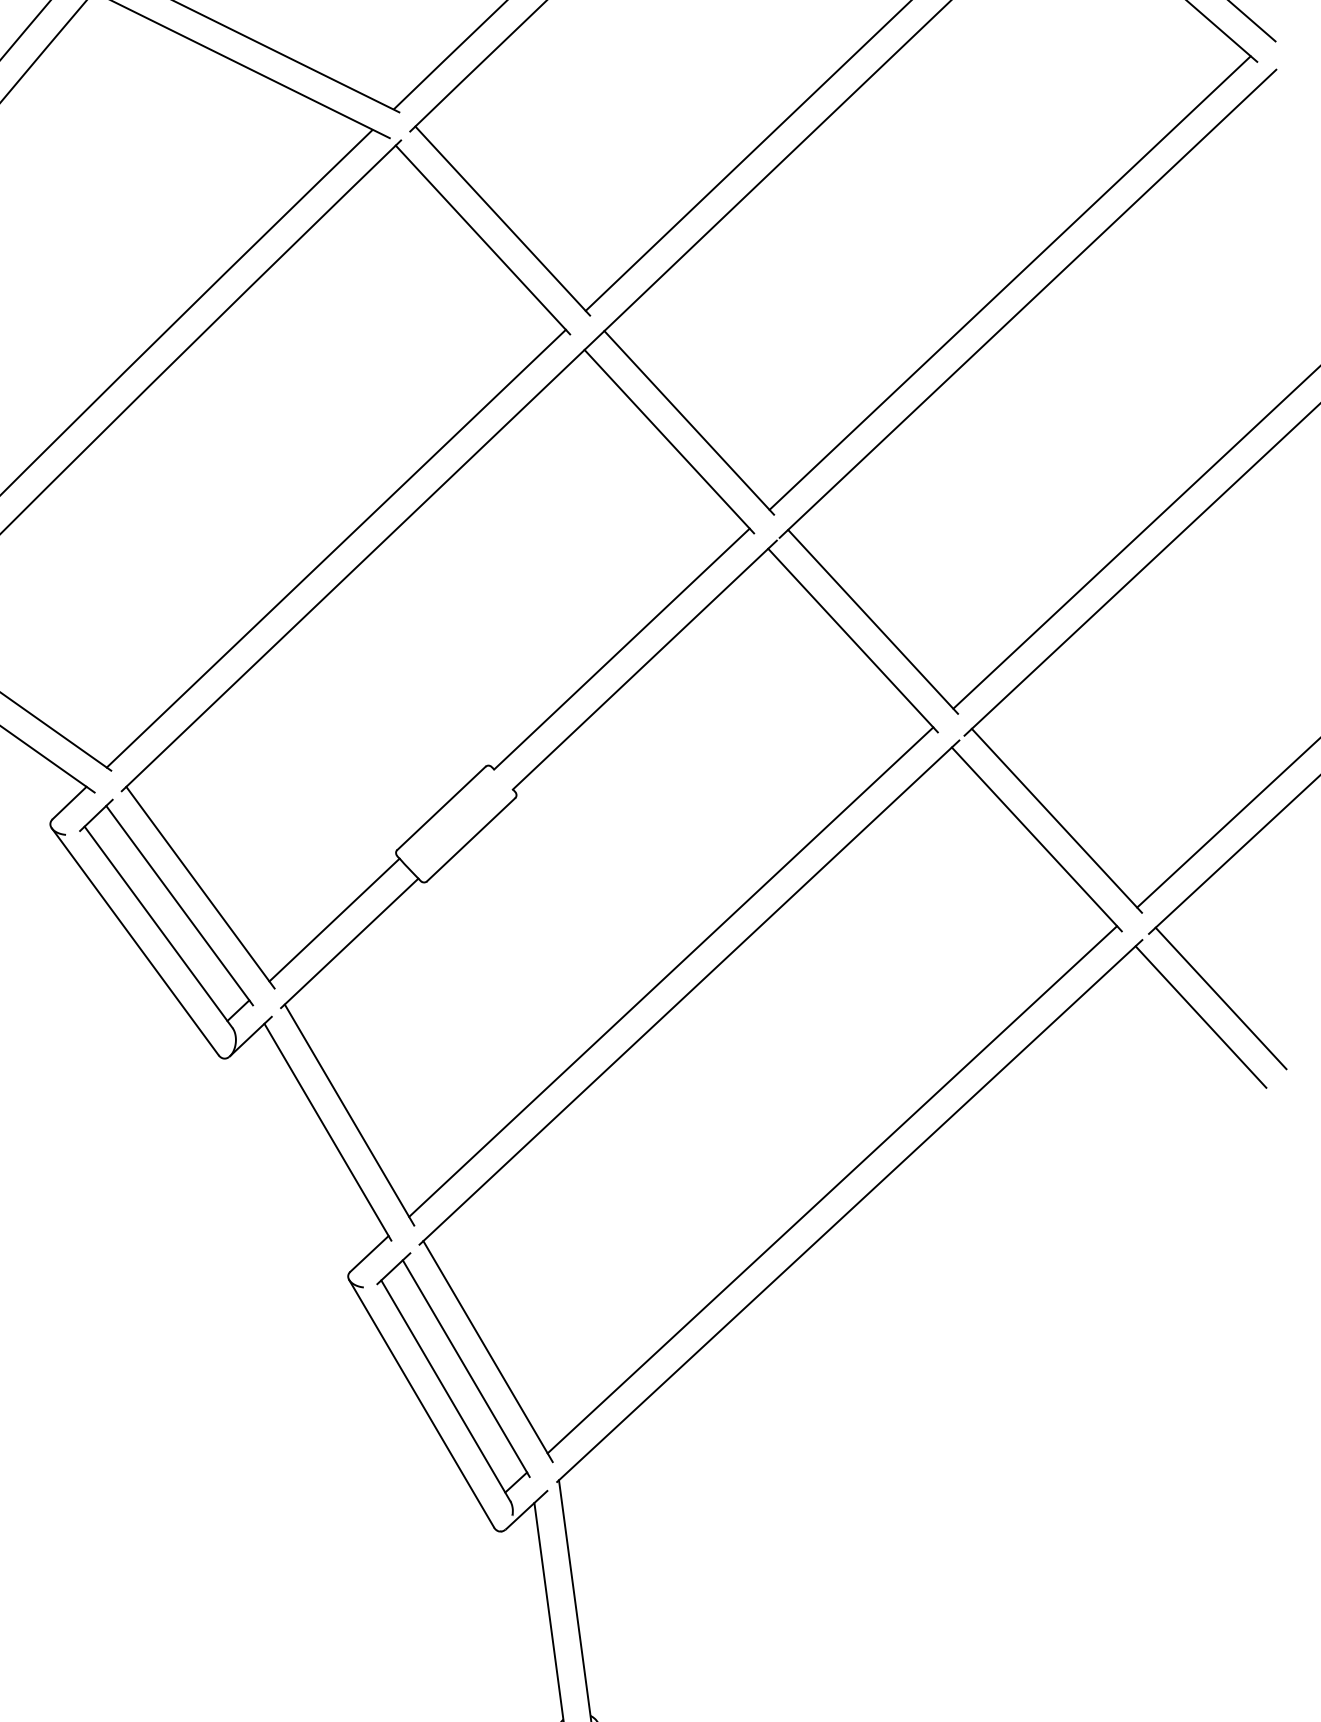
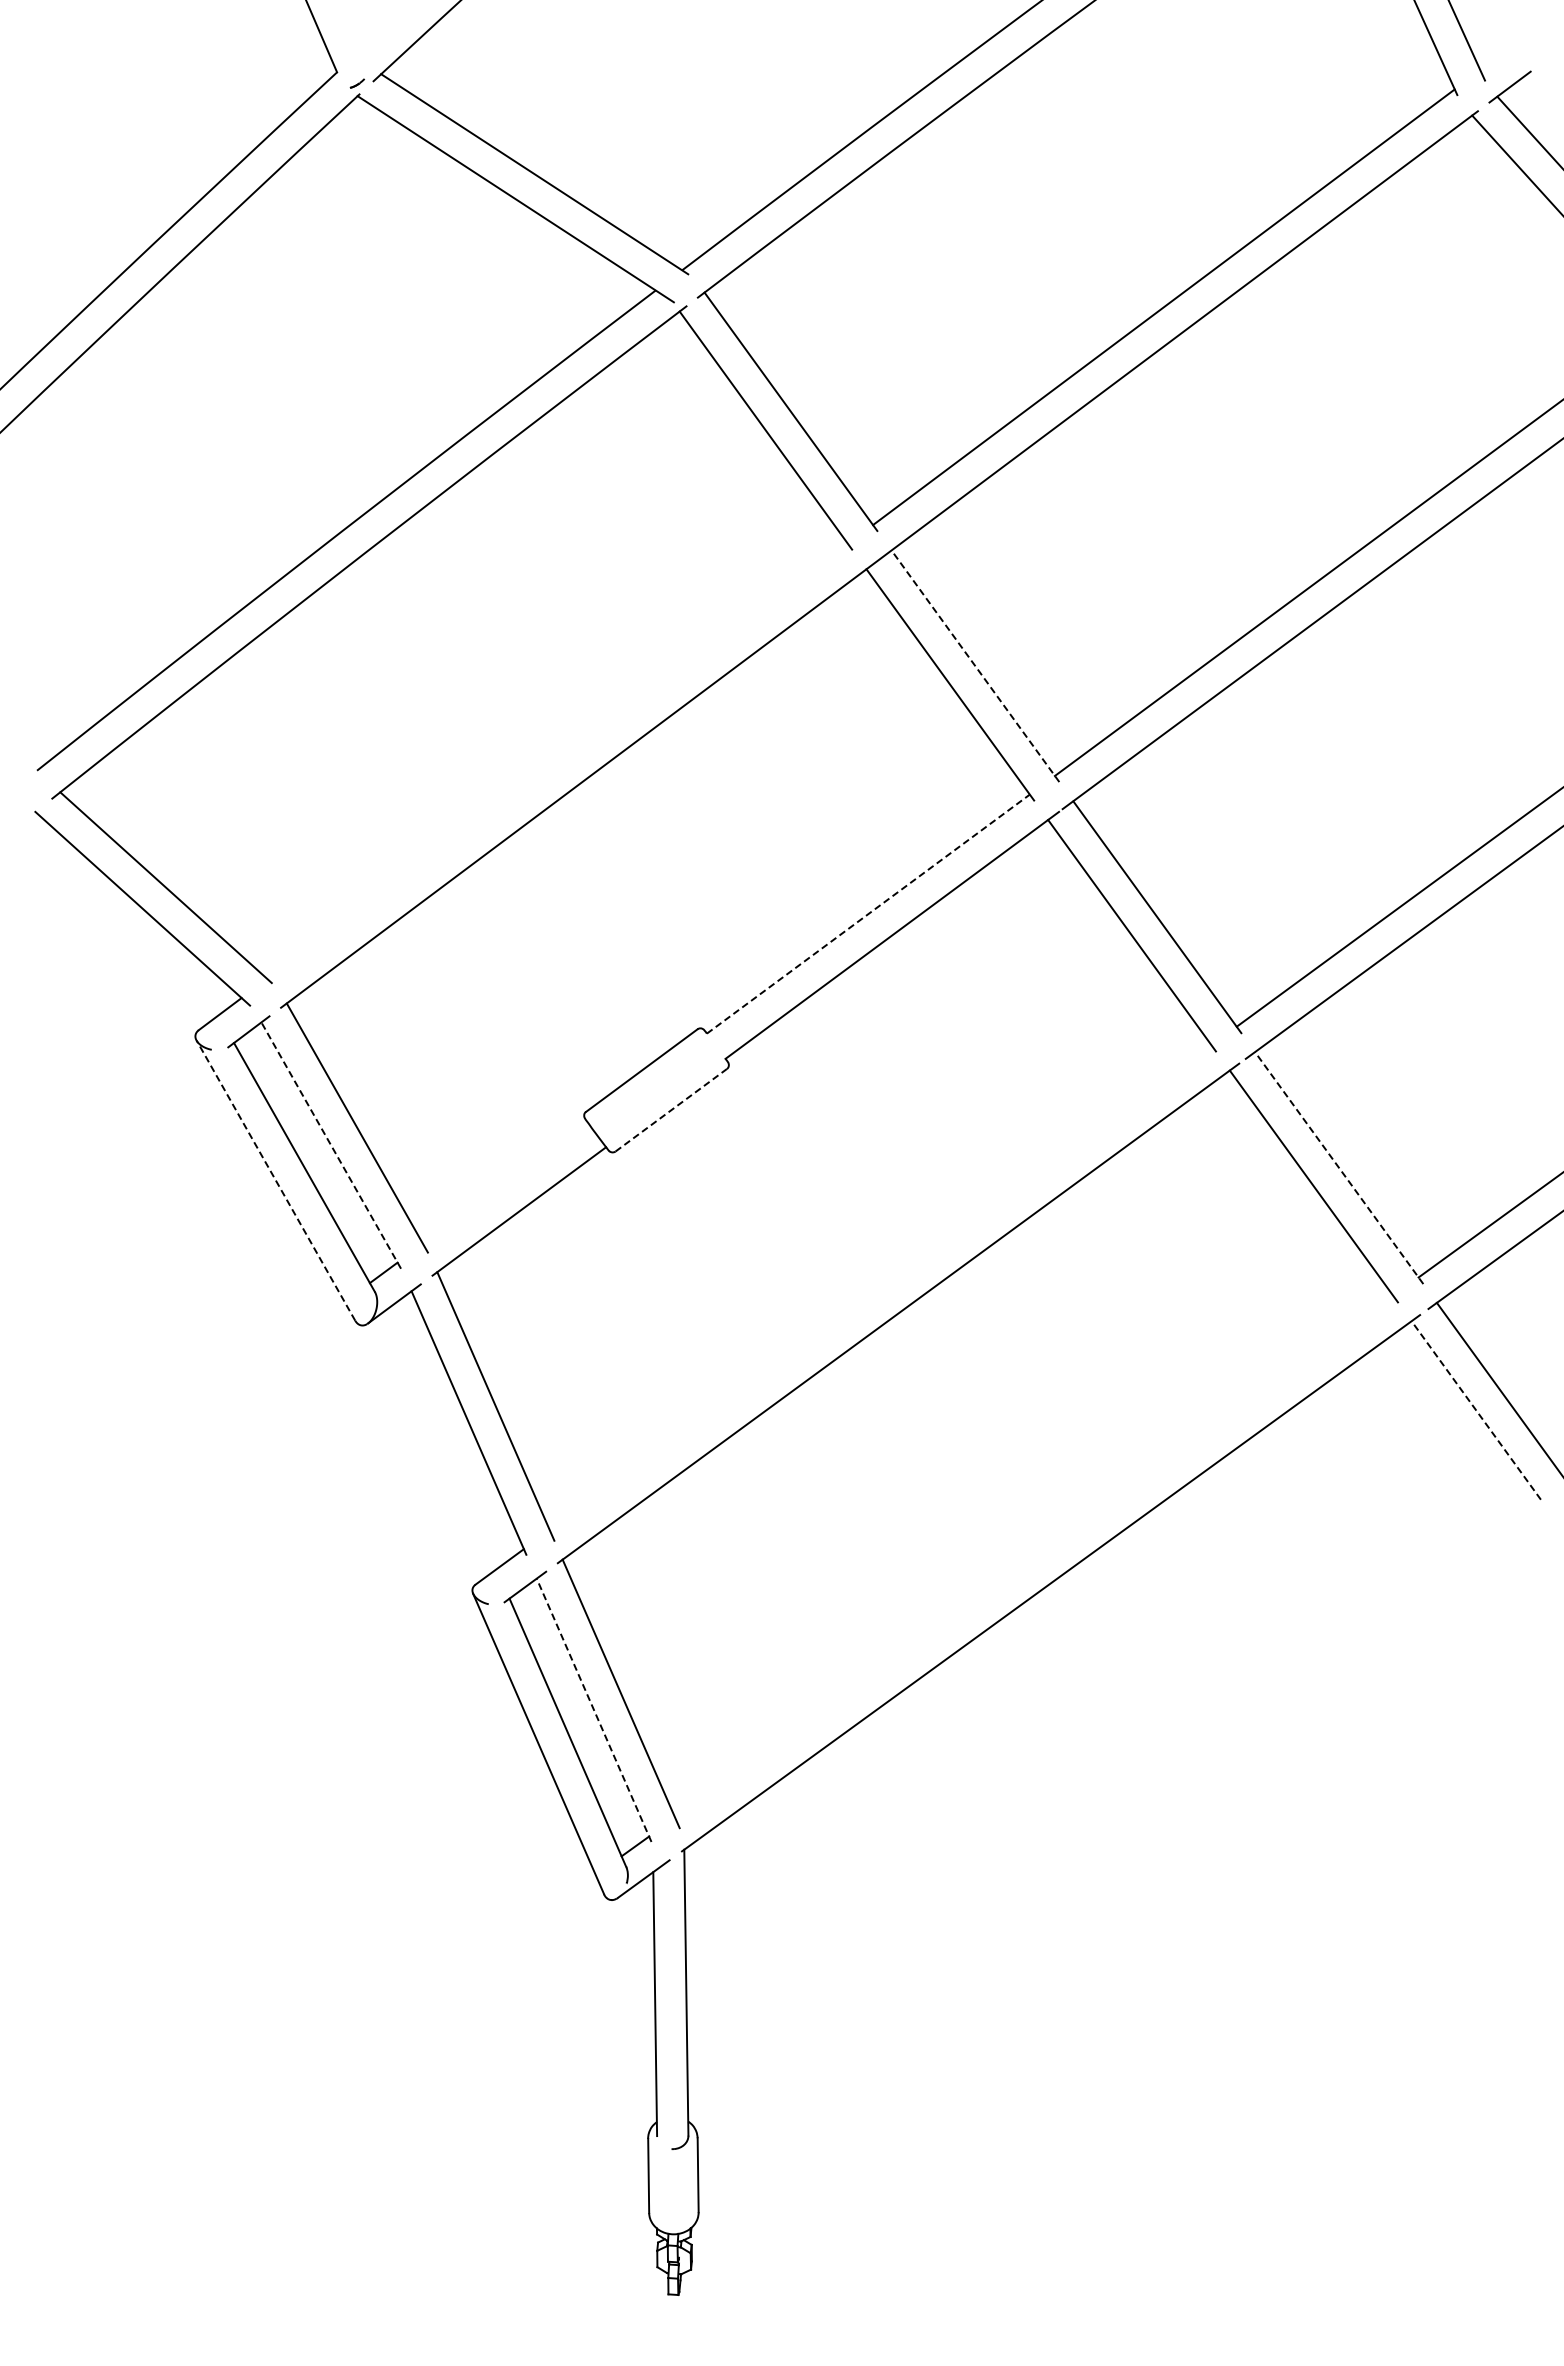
line: (689, 422) -> (975, 665), solid -> dashed
line: (336, 547) -> (557, 760), removed
line: (622, 649) -> (868, 914), solid -> dashed
line: (1056, 820) -> (1338, 1167), solid -> dashed
line: (471, 839) -> (671, 1110), solid -> dashed
line: (179, 905) -> (331, 1145), solid -> dashed
line: (334, 919) -> (505, 1182), removed
line: (134, 941) -> (275, 1180), solid -> dashed
line: (671, 971) -> (880, 1287), removed
line: (1201, 1017) -> (1476, 1410), solid -> dashed
line: (832, 1189) -> (1034, 1556), removed
line: (466, 1368) -> (594, 1710), solid -> dashed

